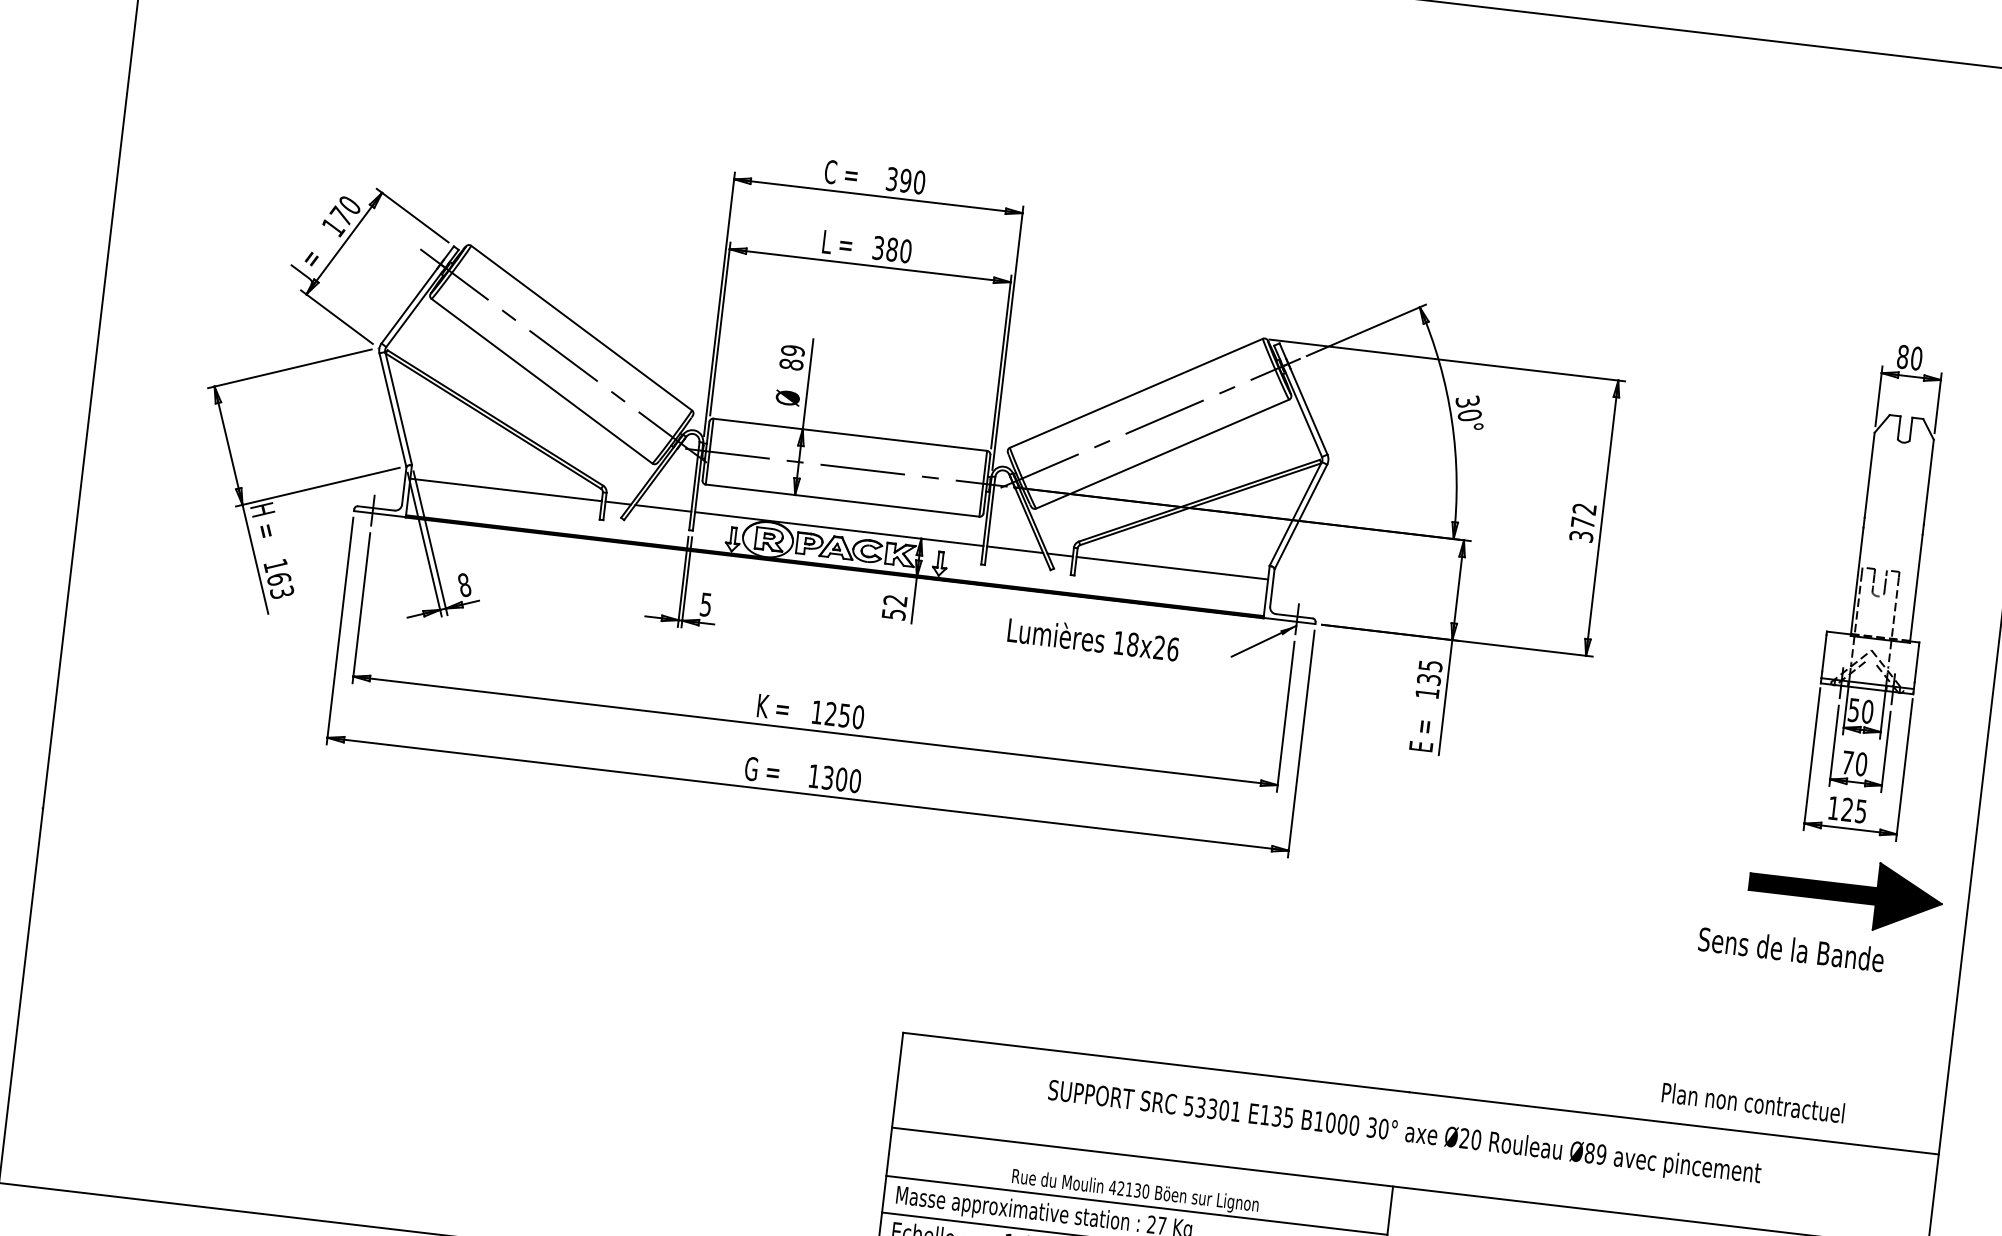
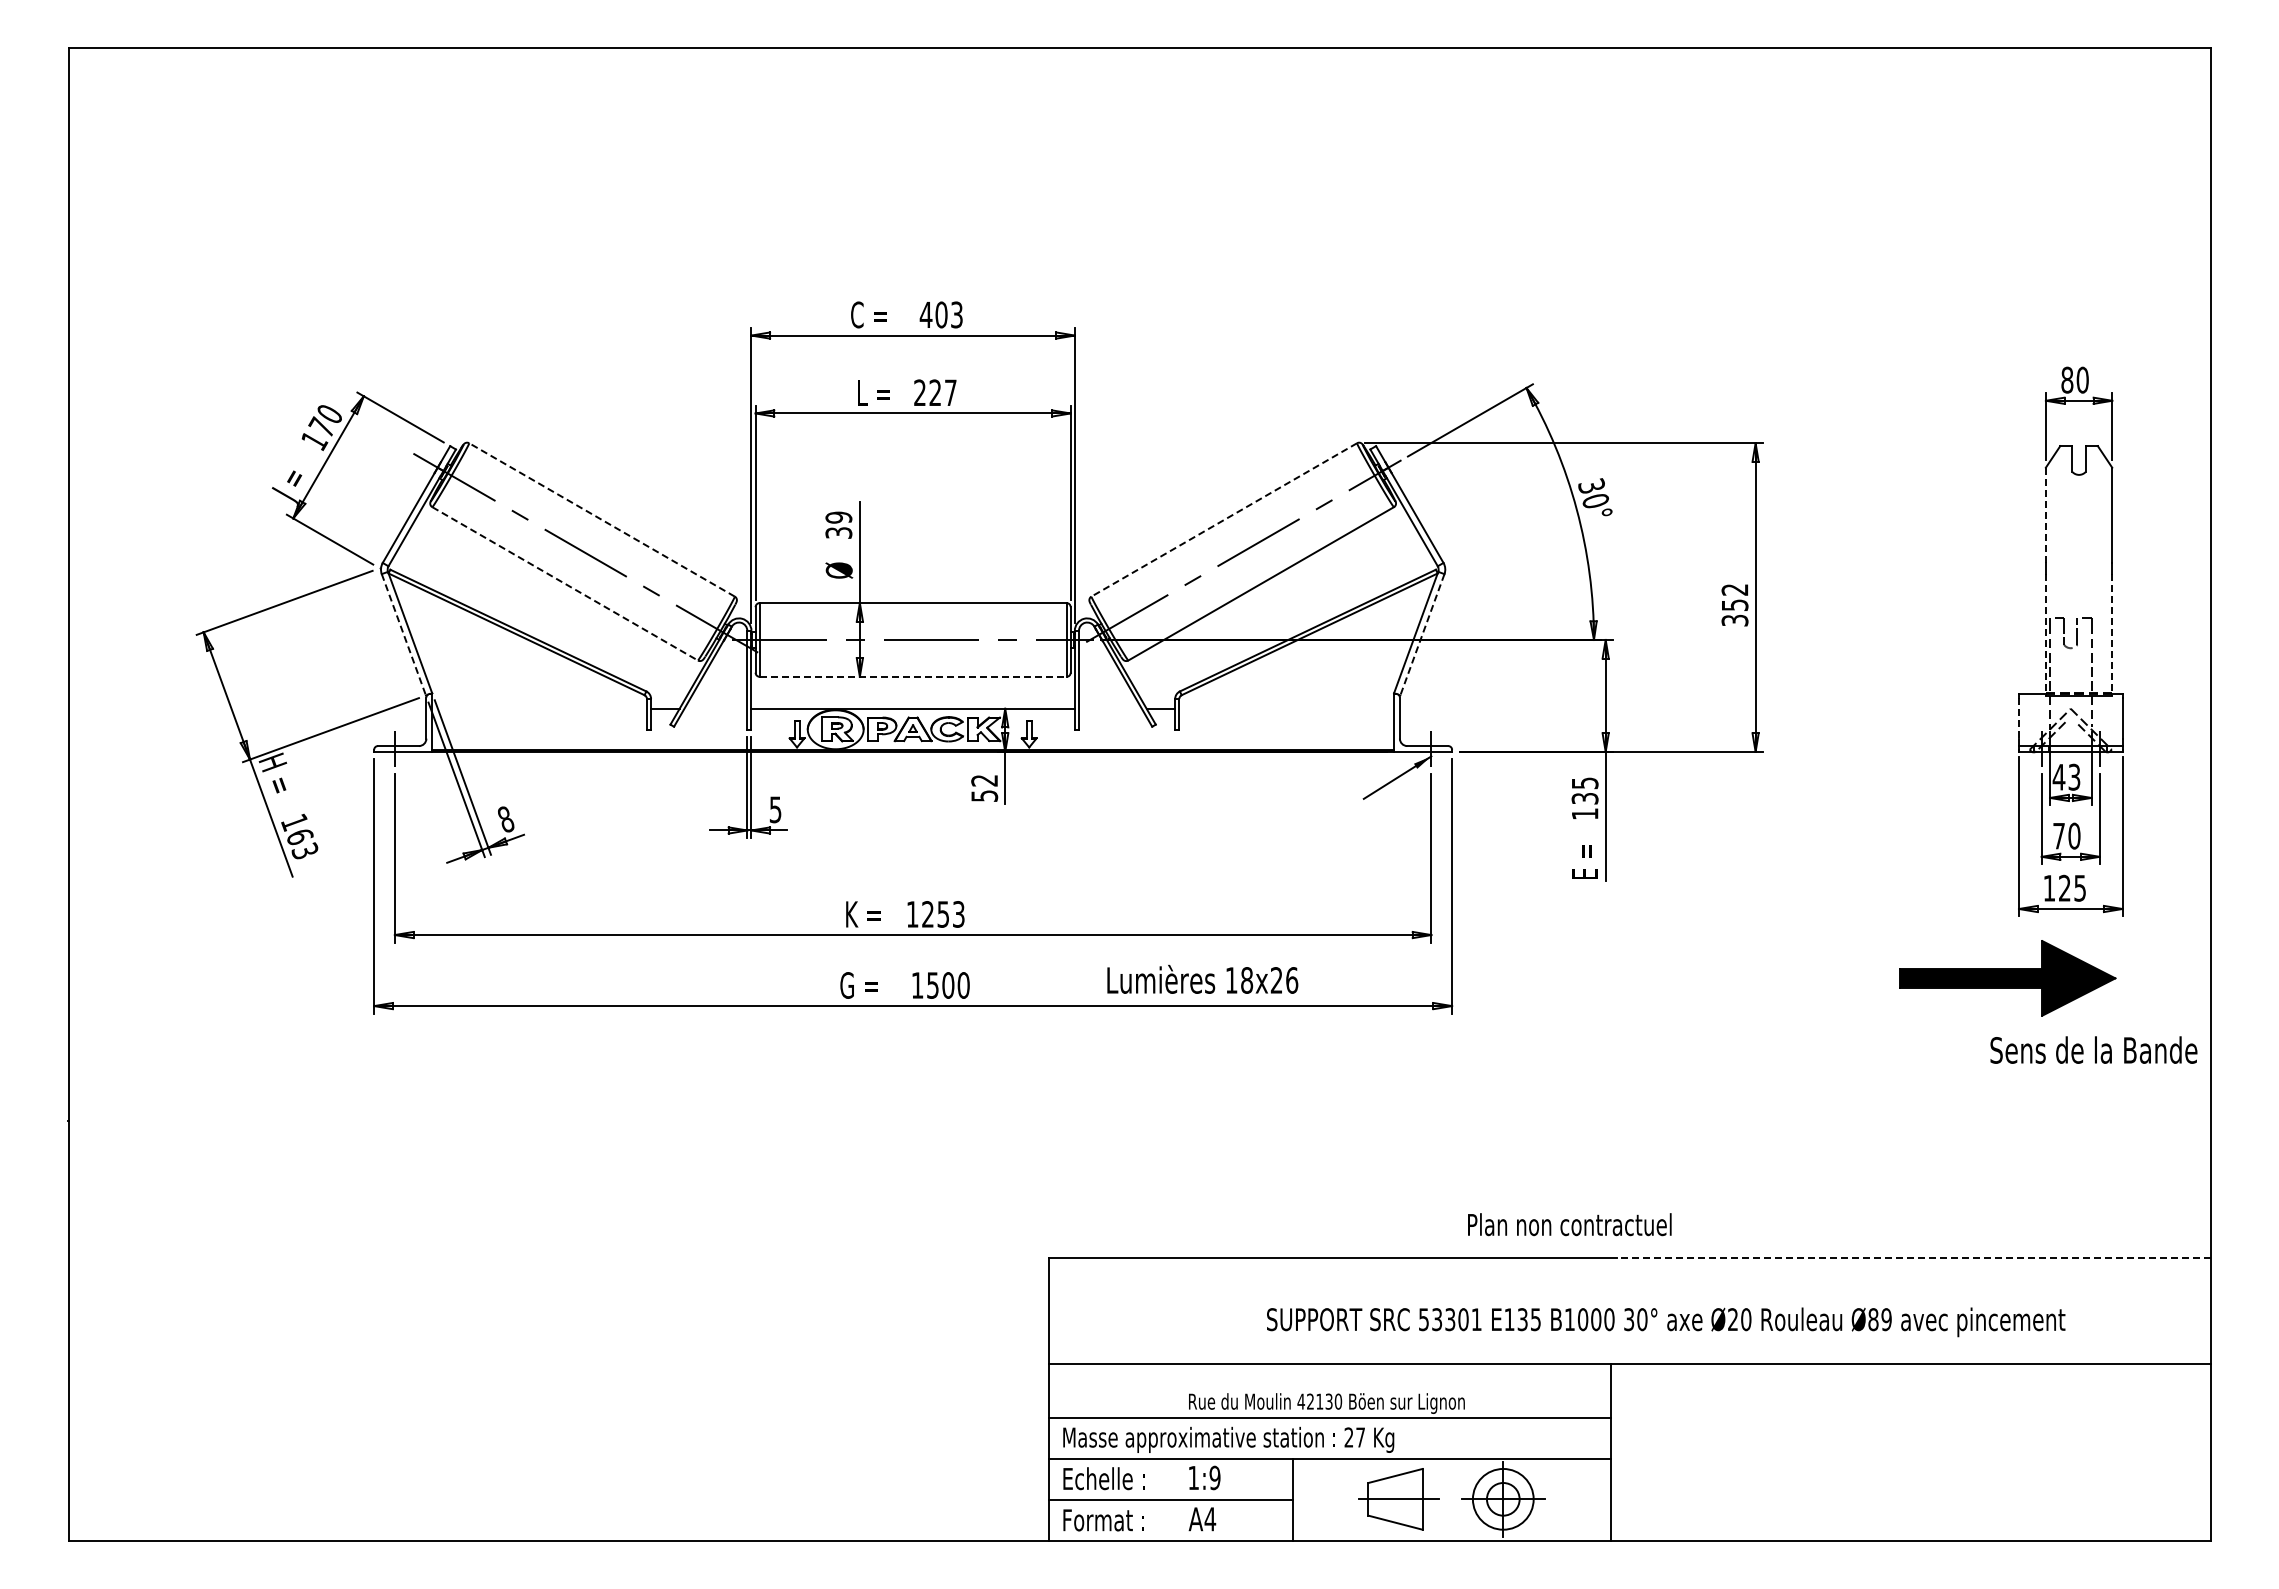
text: (904, 180) -> (940, 314), 390 -> 403
text: (892, 249) -> (935, 392), 380 -> 227
line: (581, 327) -> (601, 519), solid -> dashed
text: (791, 364) -> (838, 532), 89 -> 39
line: (542, 381) -> (565, 584), solid -> dashed
line: (1135, 393) -> (1223, 520), solid -> dashed
line: (392, 409) -> (403, 634), solid -> dashed
line: (1869, 475) -> (2045, 515), solid -> dashed
line: (506, 489) -> (539, 708), removed
line: (842, 500) -> (913, 676), solid -> dashed
line: (663, 508) -> (715, 708), removed
line: (1301, 516) -> (1422, 634), solid -> dashed
text: (1583, 522) -> (1735, 604), 372 -> 352
line: (1014, 549) -> (1109, 708), removed
line: (1172, 567) -> (1286, 708), removed
line: (1856, 581) -> (2045, 634), solid -> dashed
line: (1916, 588) -> (2112, 634), solid -> dashed
text: (1093, 638) -> (1202, 978), moved
line: (1823, 653) -> (2018, 718), solid -> dashed
text: (1860, 710) -> (2066, 776), 50 -> 43
text: (858, 717) -> (958, 914), 1250 -> 1253
text: (827, 777) -> (932, 985), 1300 -> 1500
part: (1845, 892) -> (2007, 978), moved
text: (1791, 948) -> (2093, 1049), moved
text: (1753, 1102) -> (1569, 1224), moved
line: (1673, 1123) -> (1913, 1257), solid -> dashed
text: (1404, 1134) -> (1666, 1322), moved

